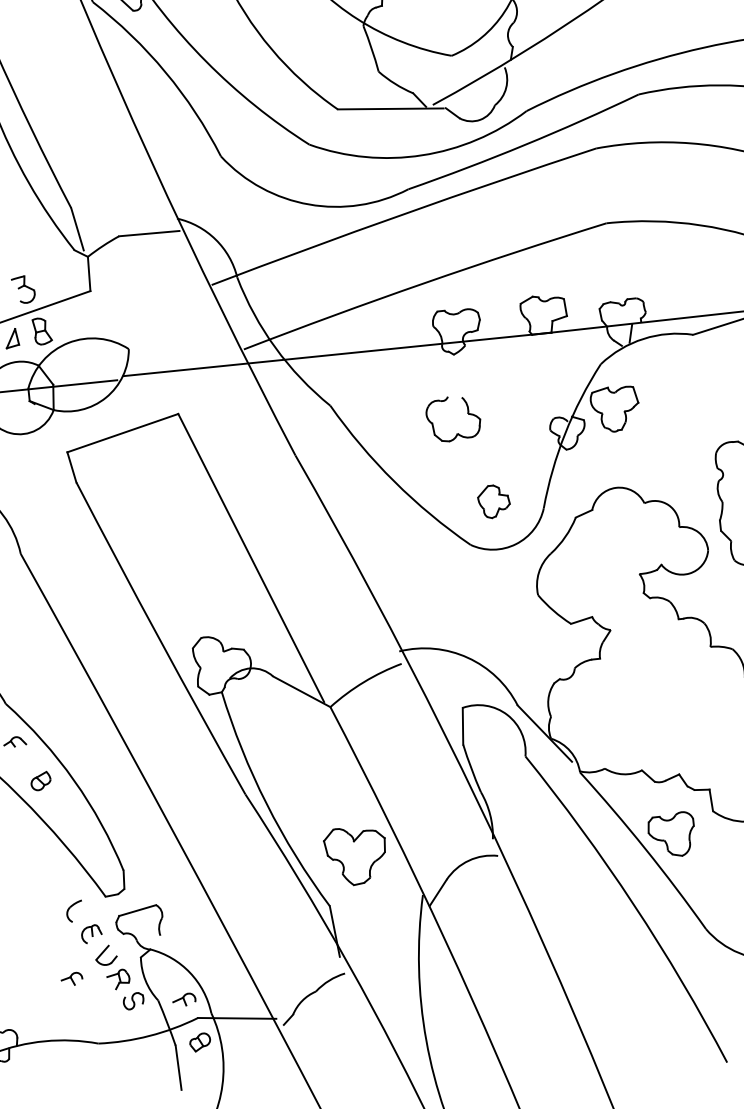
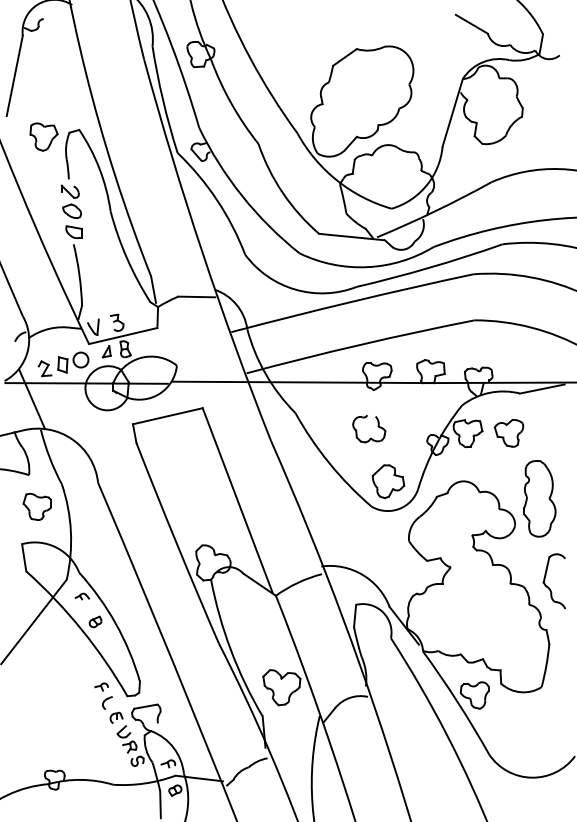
part: (681, 401) -> (508, 433), added
part: (494, 501) -> (388, 481), size x1.67
part: (71, 978) -> (101, 686), moved

